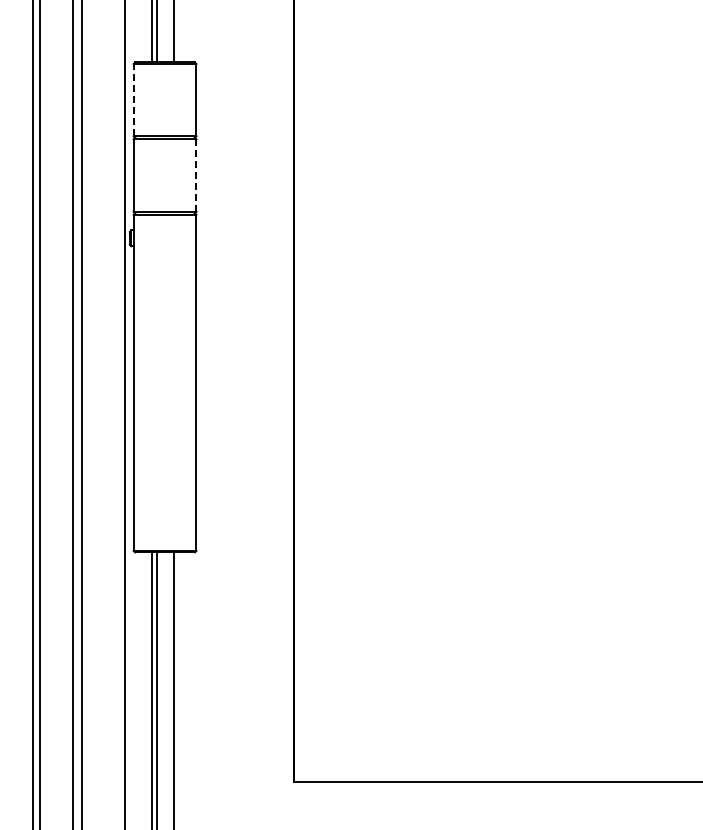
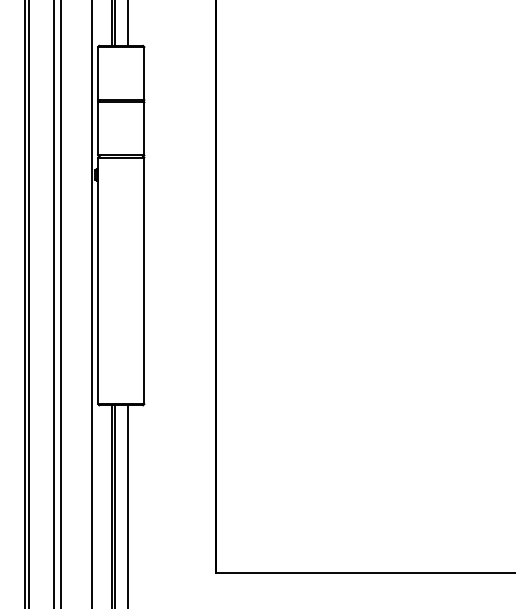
line: (133, 99) -> (98, 73), dashed -> solid
line: (196, 176) -> (144, 129), dashed -> solid

